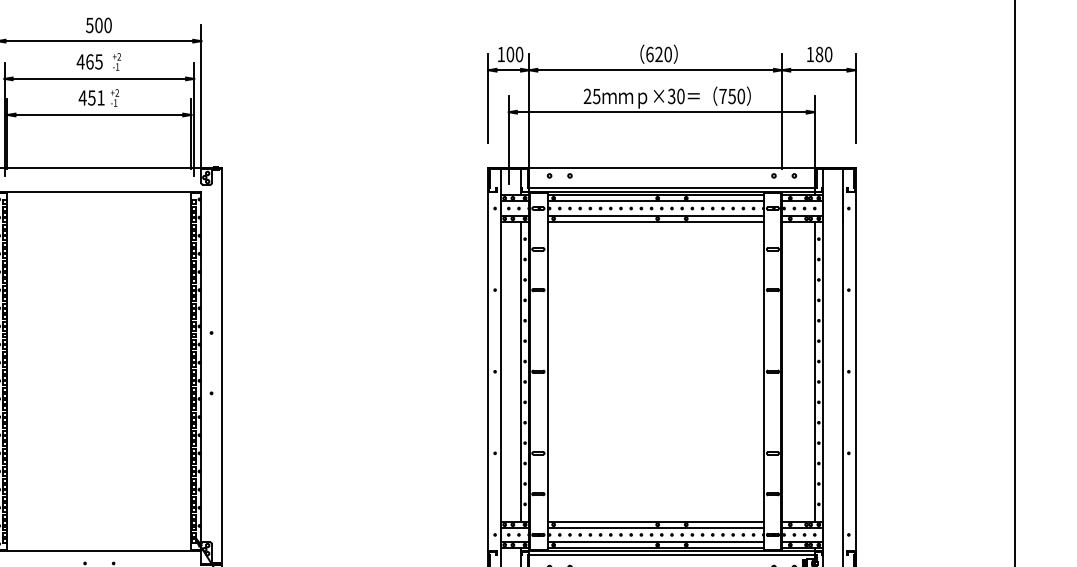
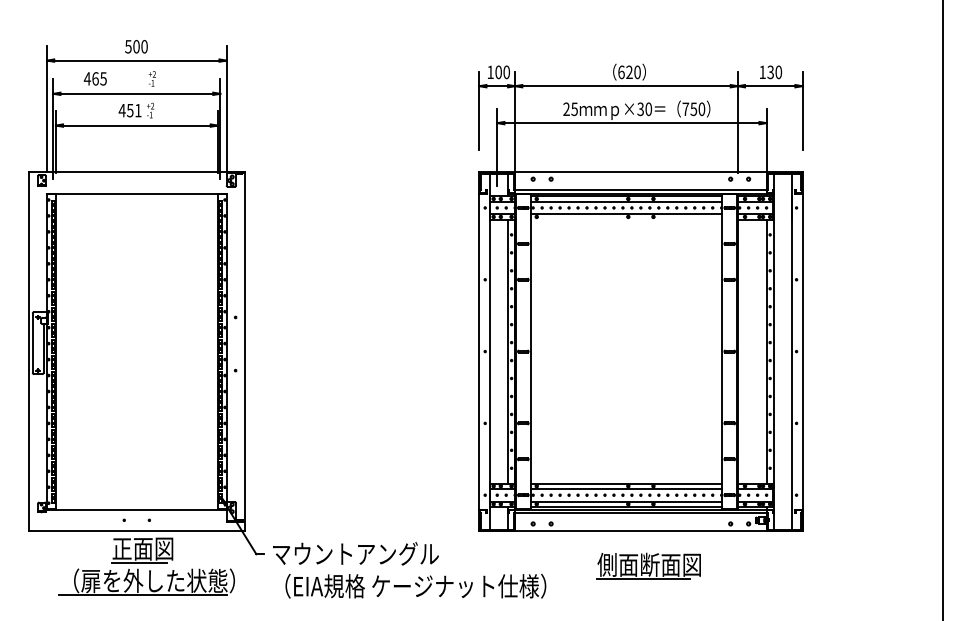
text: (819, 53) -> (770, 71), 180 -> 130
text: (88, 61) -> (94, 78), moved
line: (655, 221) -> (626, 219), removed

